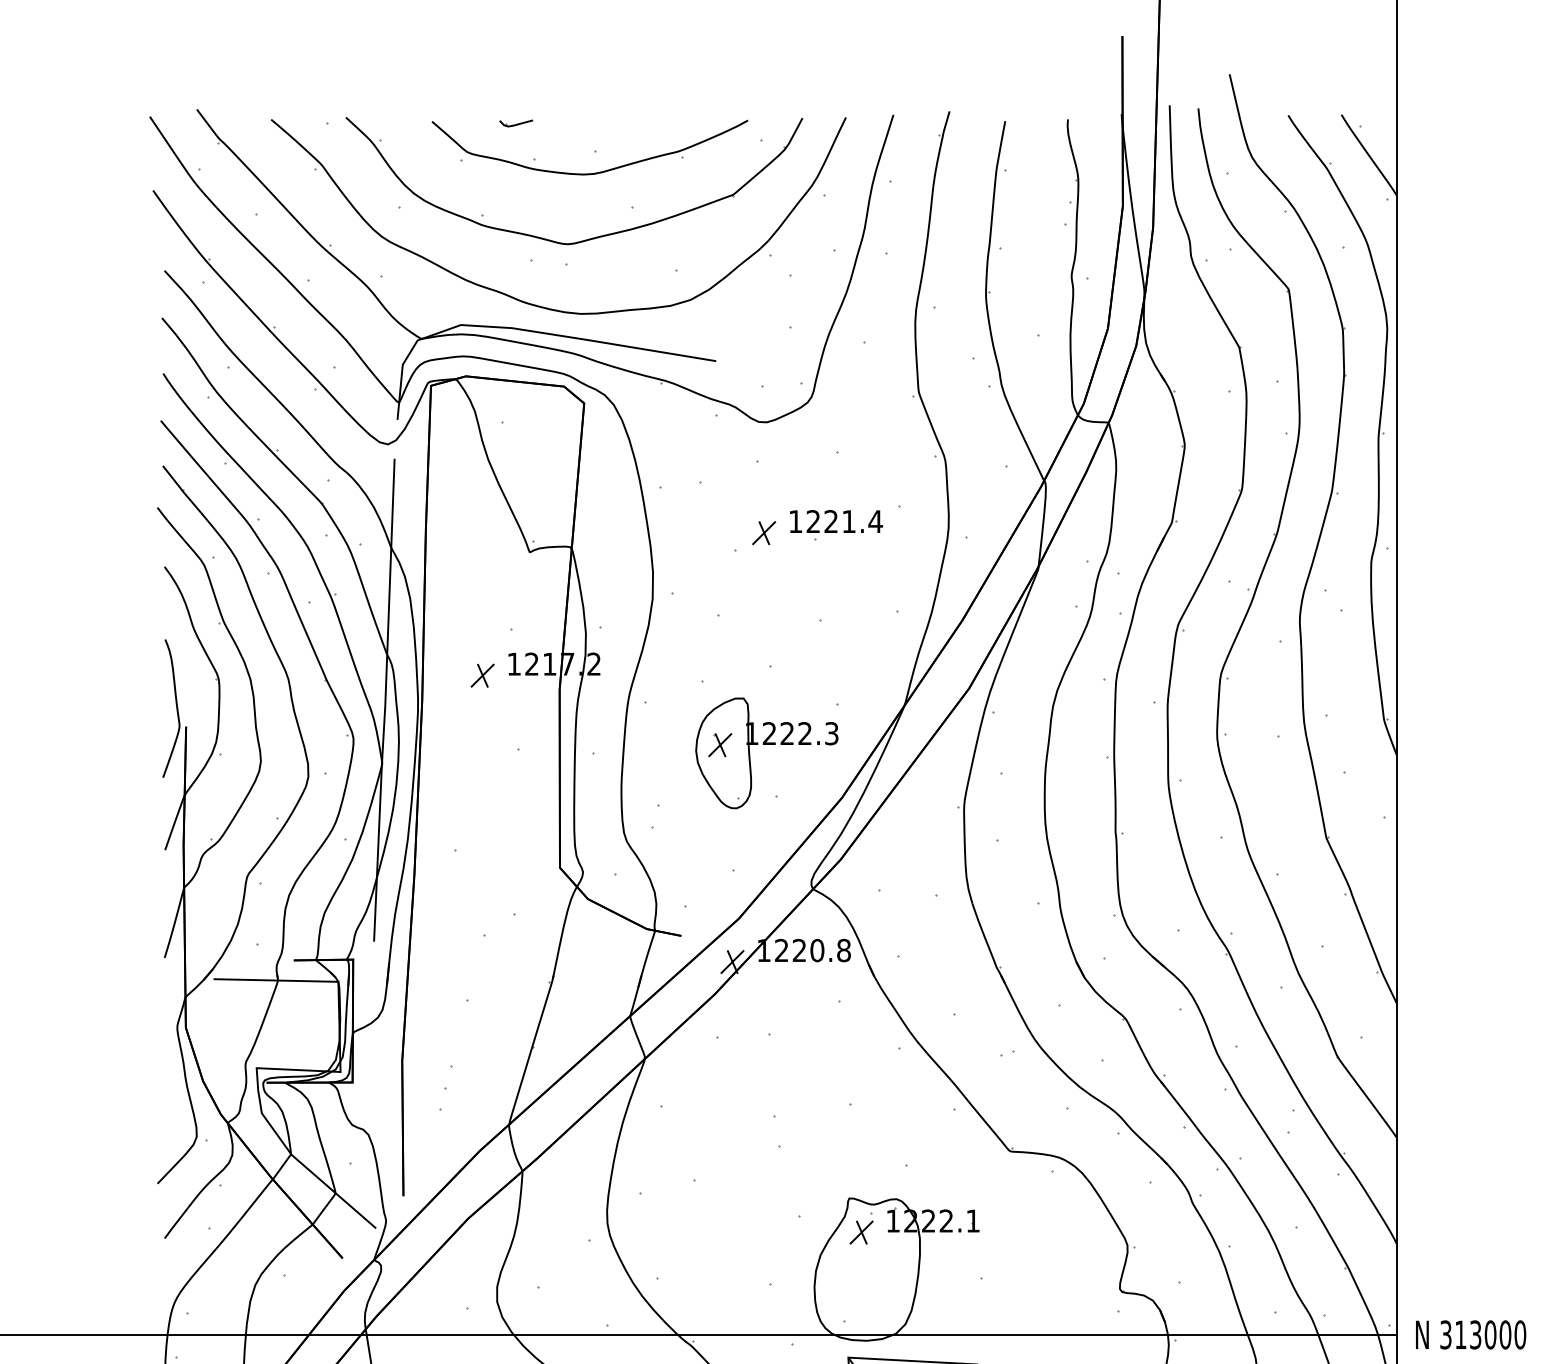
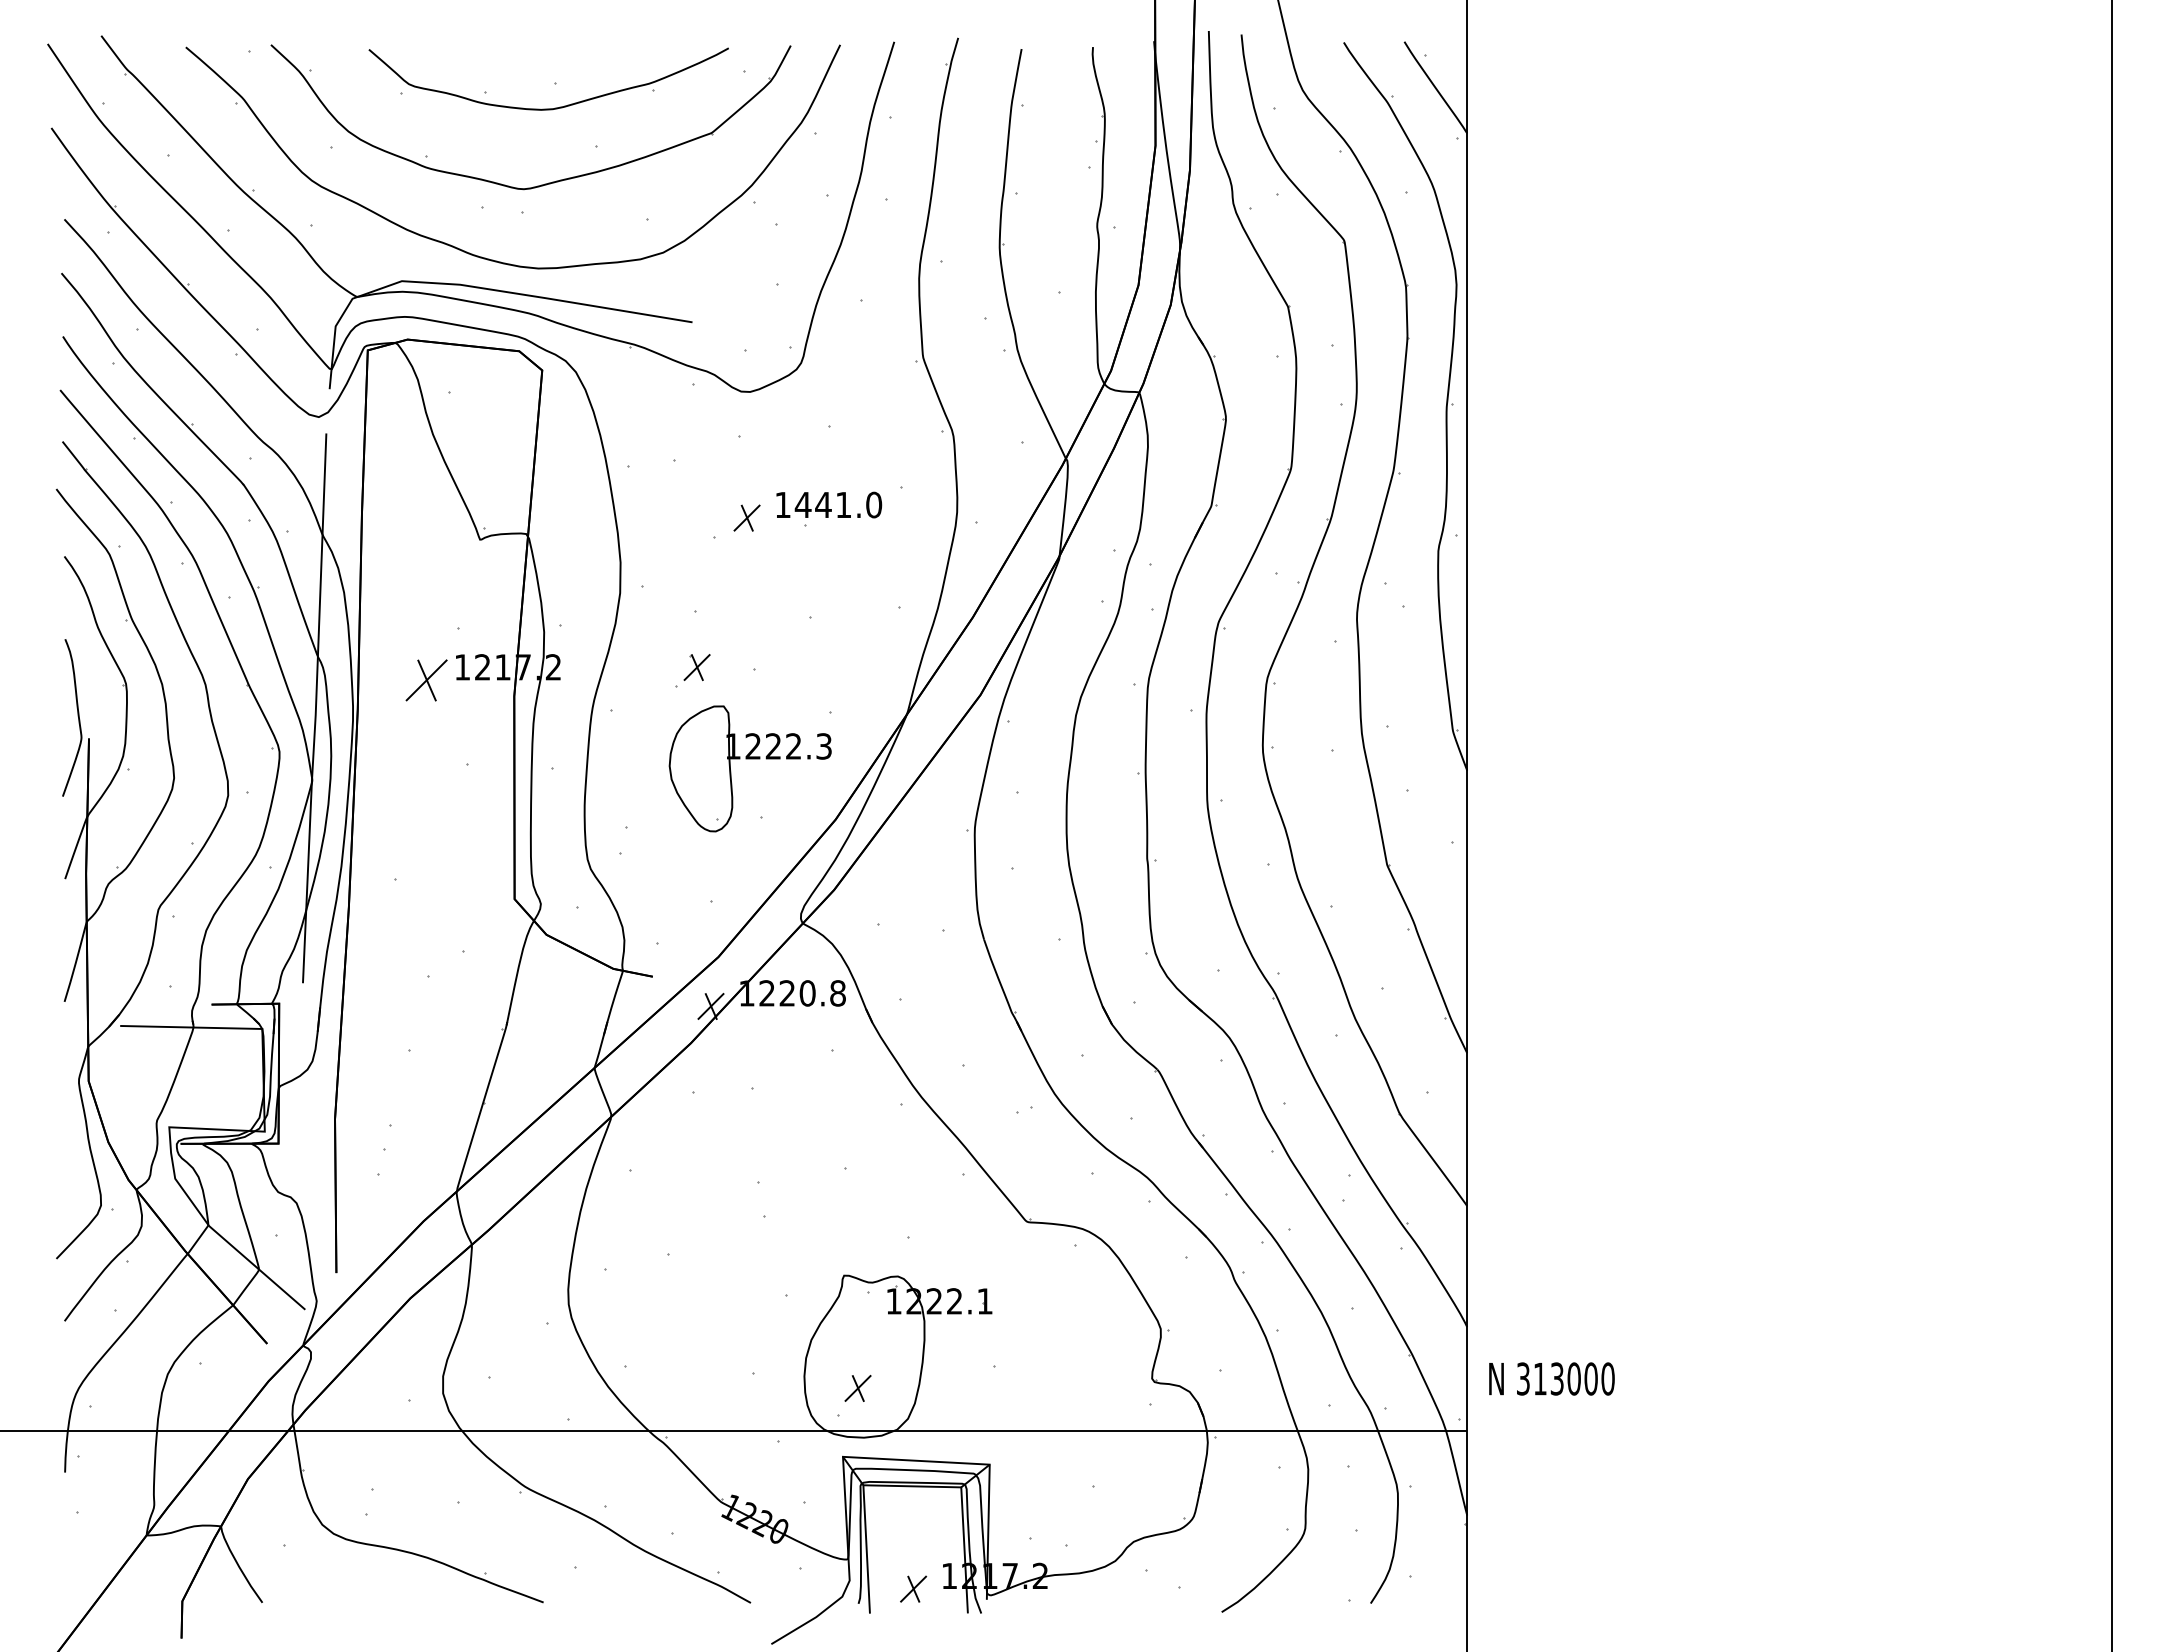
part: (515, 123) -> (464, 51), removed
text: (844, 521) -> (838, 504), 1221.4 -> 1441.0
part: (482, 675) -> (426, 680), size x1.6
part: (719, 745) -> (696, 667), moved
part: (861, 1232) -> (857, 1388), moved
text: (1470, 1334) -> (1551, 1378), moved

